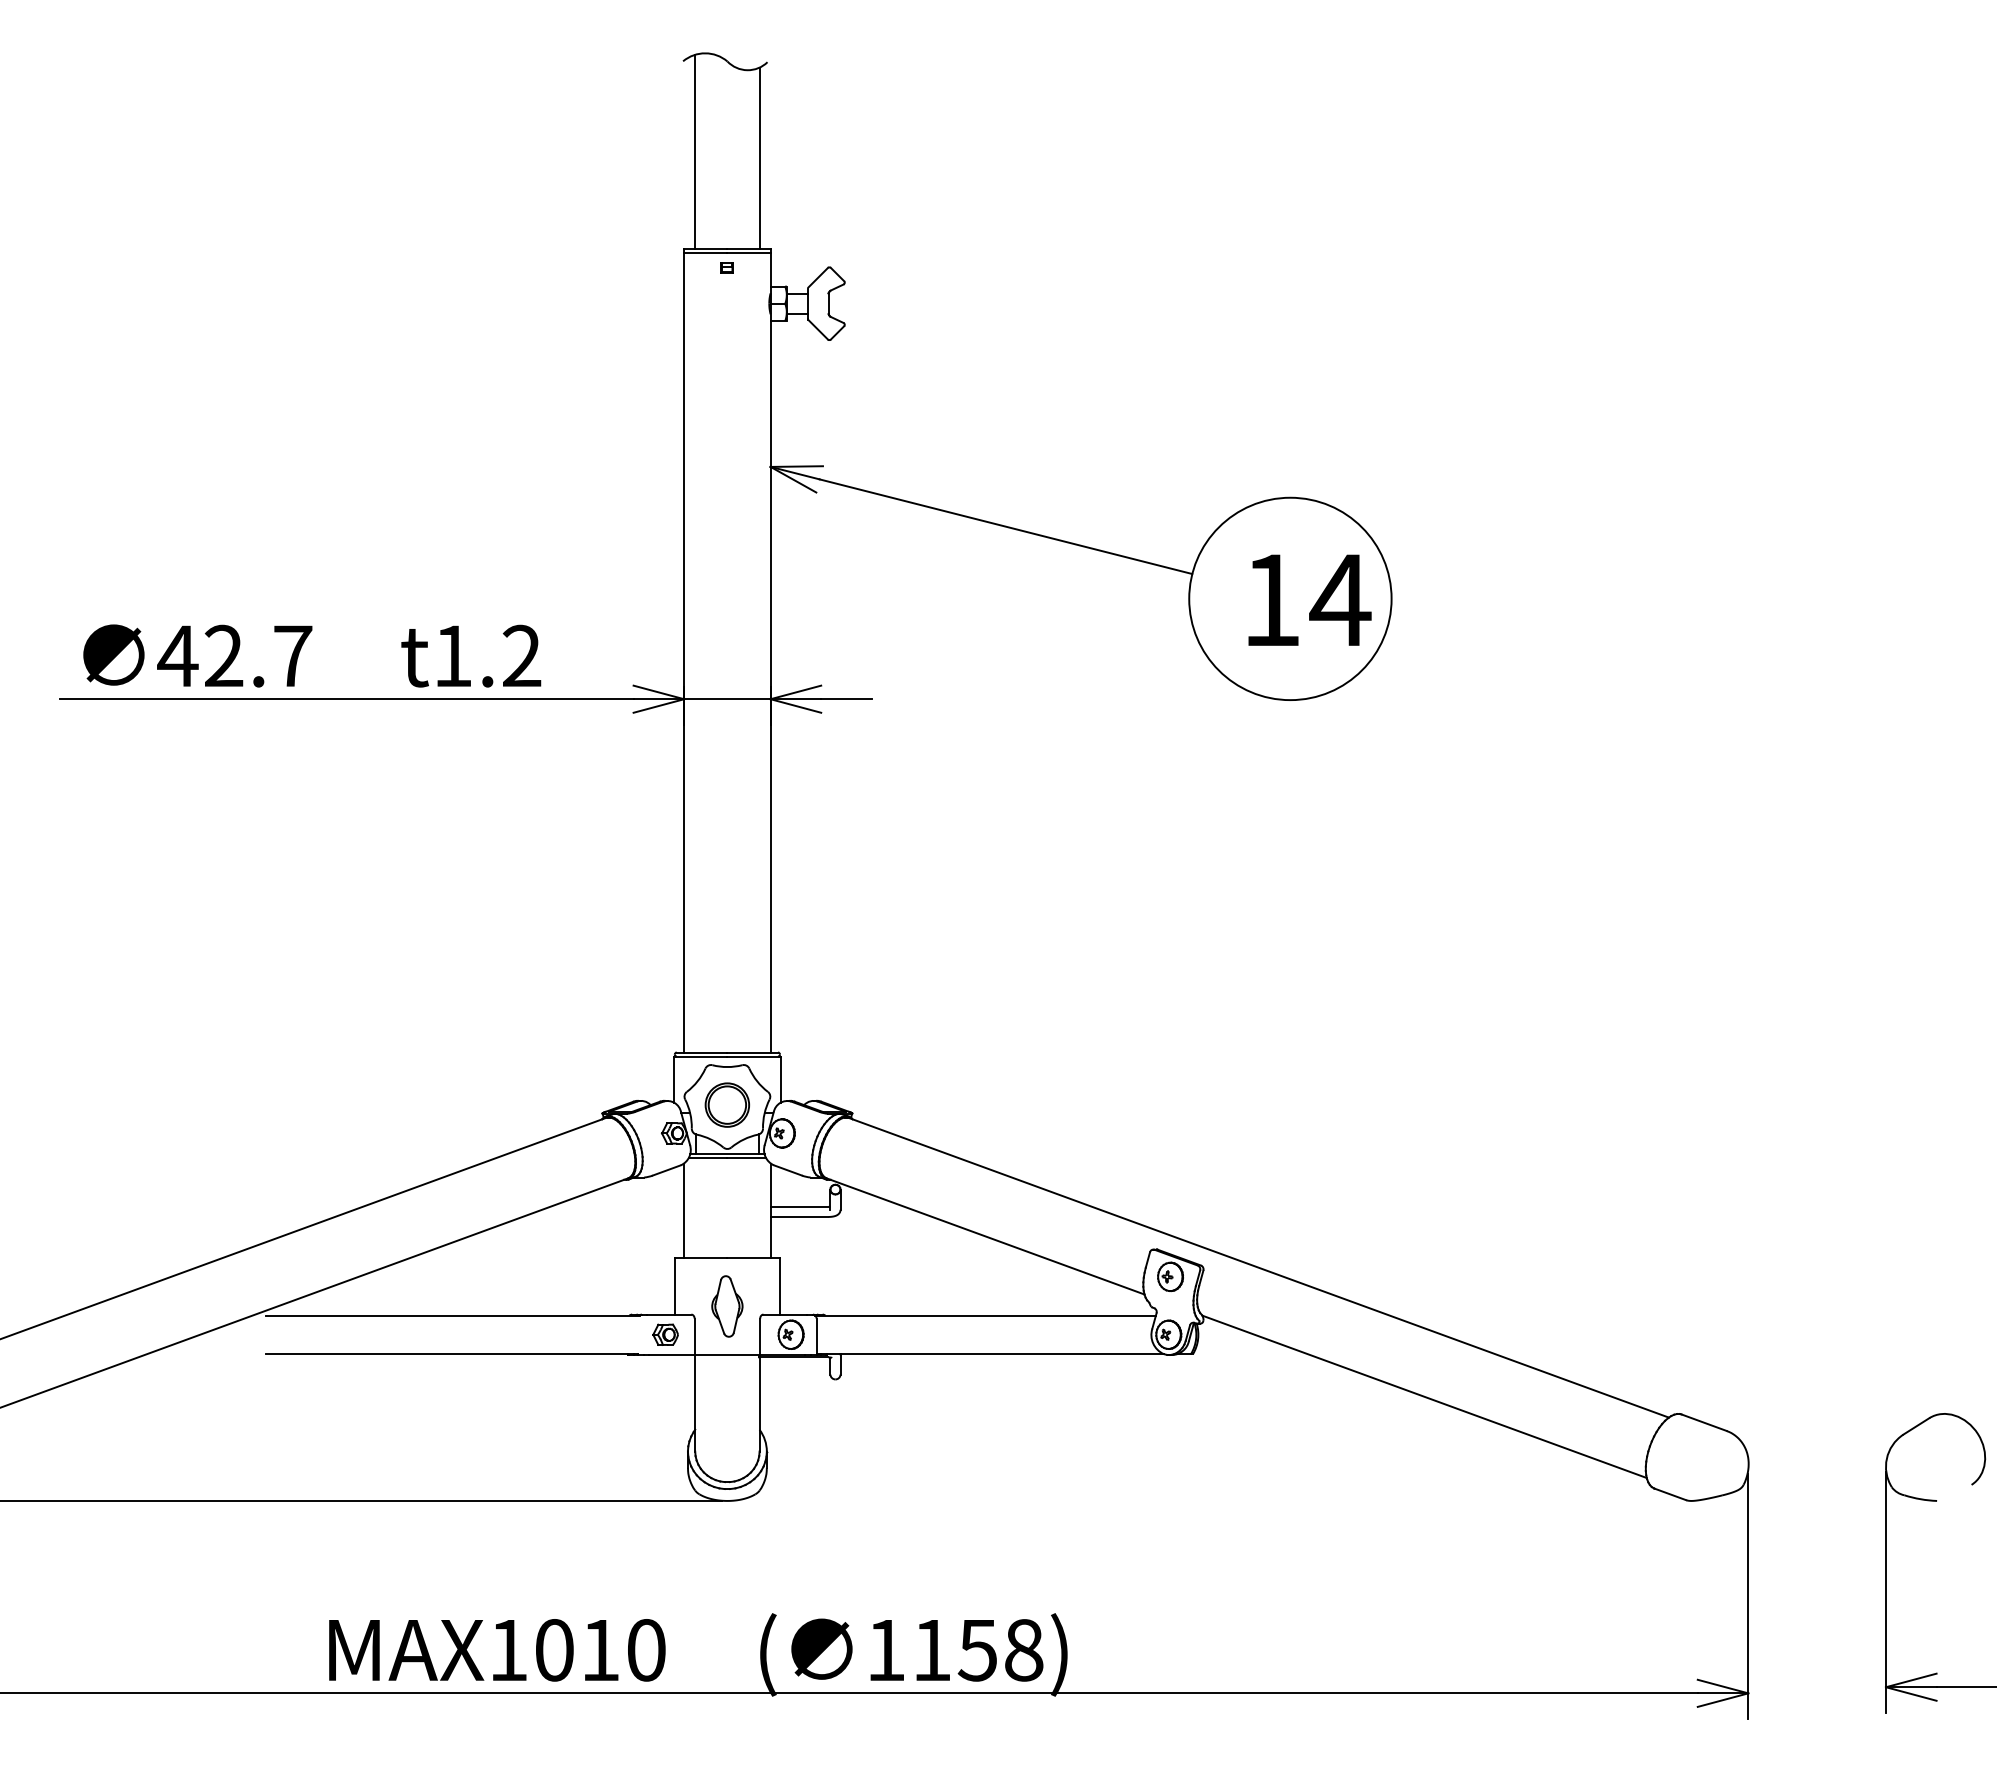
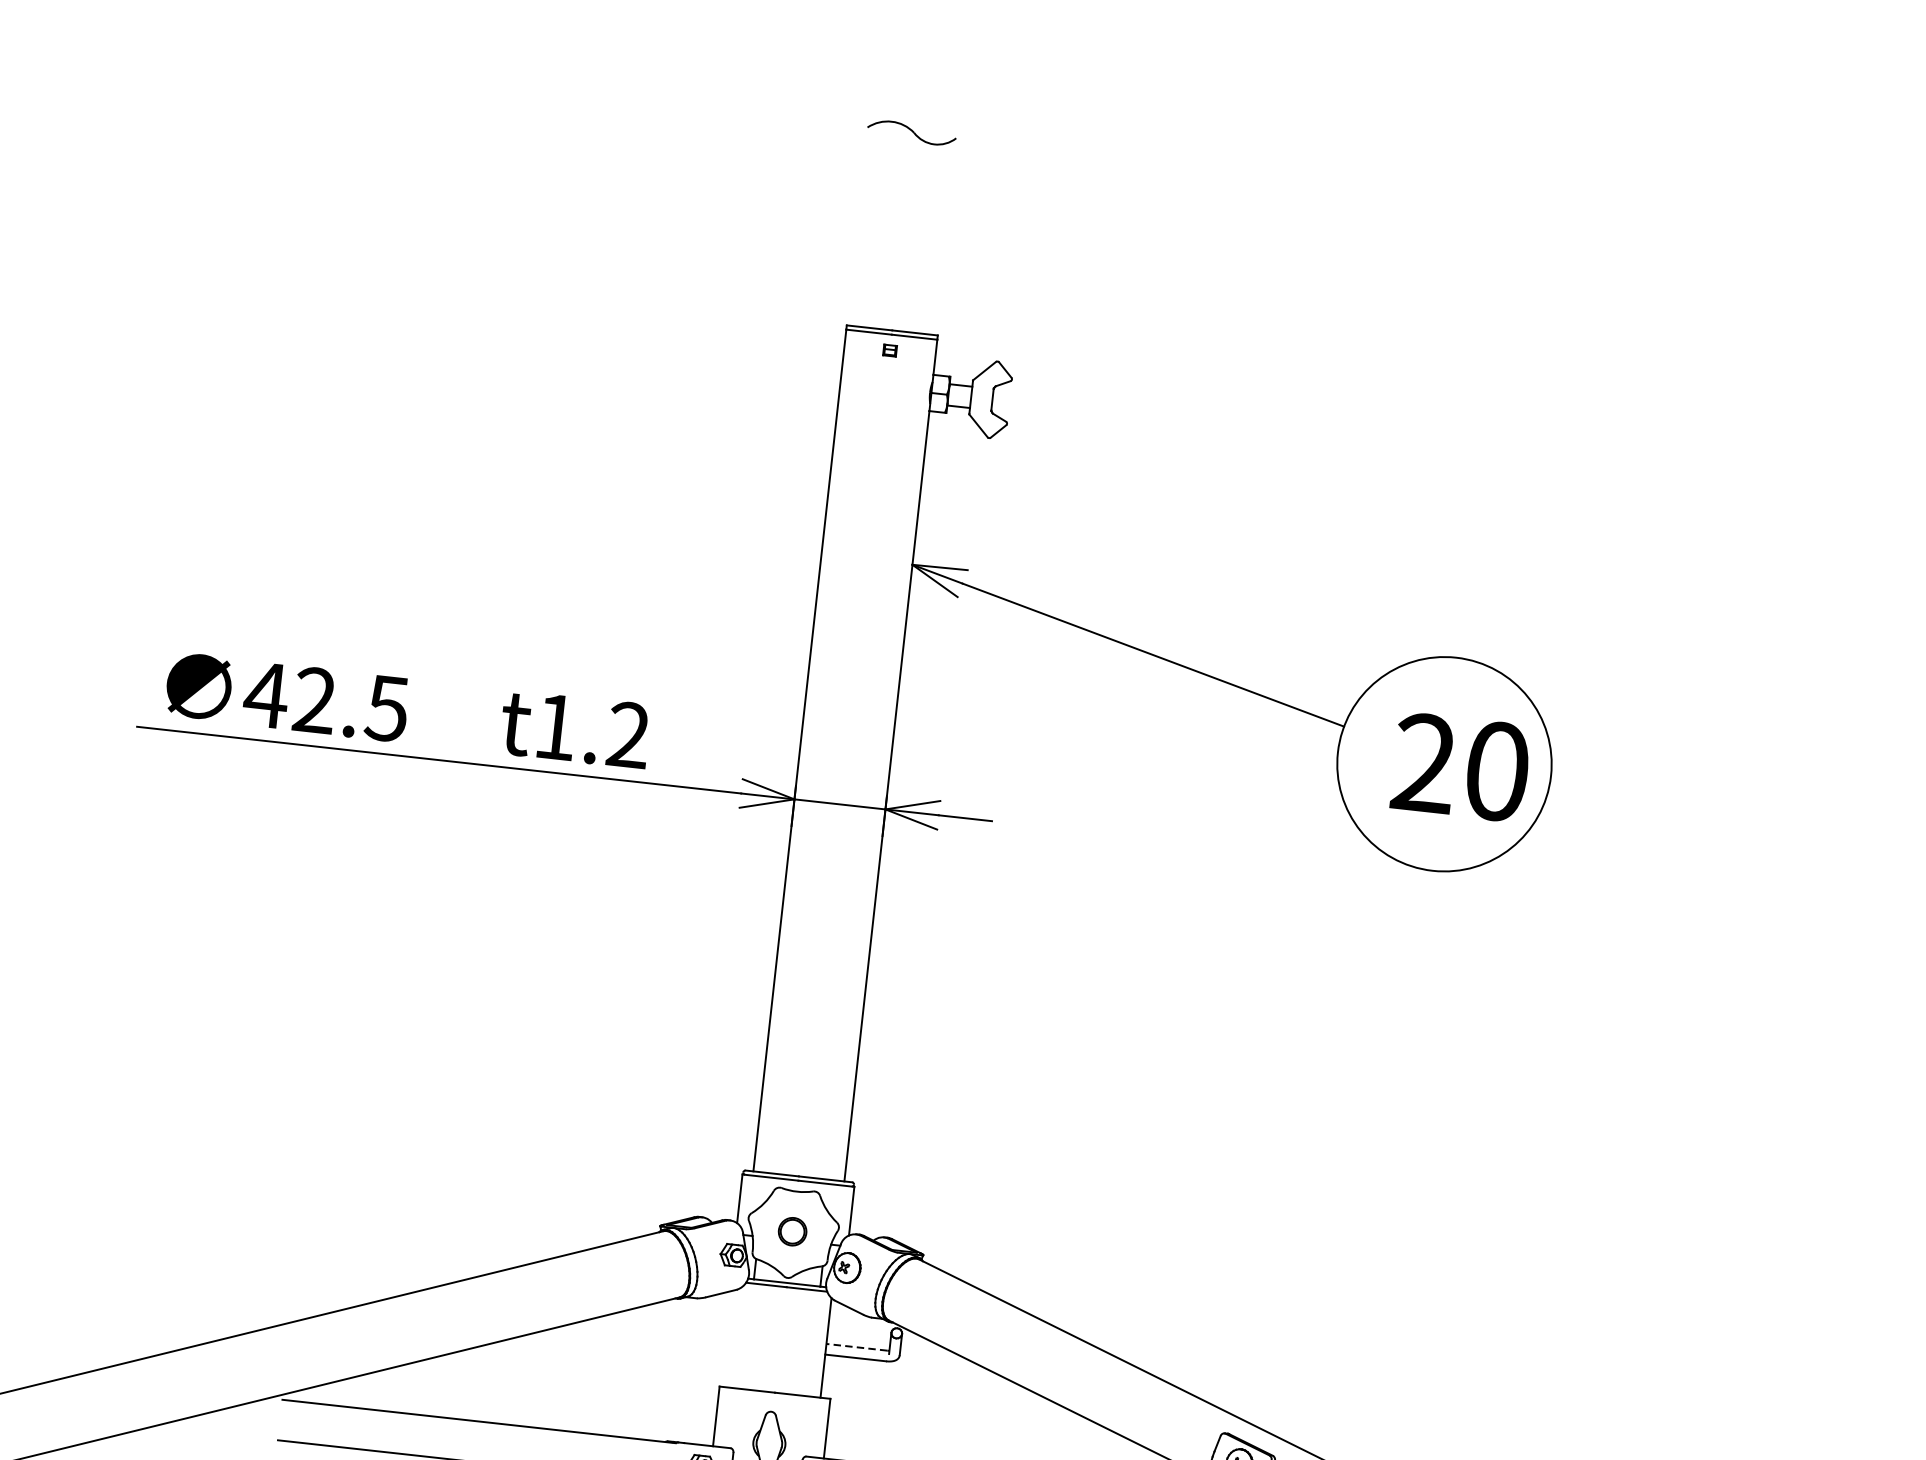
line: (695, 151) -> (870, 223), removed
line: (759, 158) -> (936, 238), removed
text: (1306, 600) -> (1461, 767), 14 -> 20
text: (292, 656) -> (386, 708), 42.7 -> 42.5
part: (726, 1104) -> (791, 1231), size x0.6
line: (799, 1206) -> (856, 1346), solid -> dashed
line: (684, 1210) -> (735, 1337), removed

